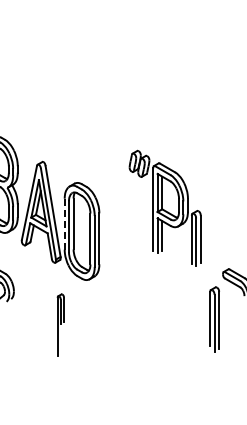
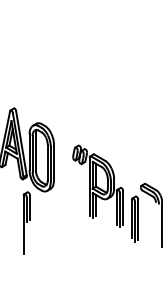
part: (164, 207) -> (97, 185), moved
line: (64, 224) -> (29, 152), dashed -> solid
part: (60, 324) -> (26, 222), size x1.43

